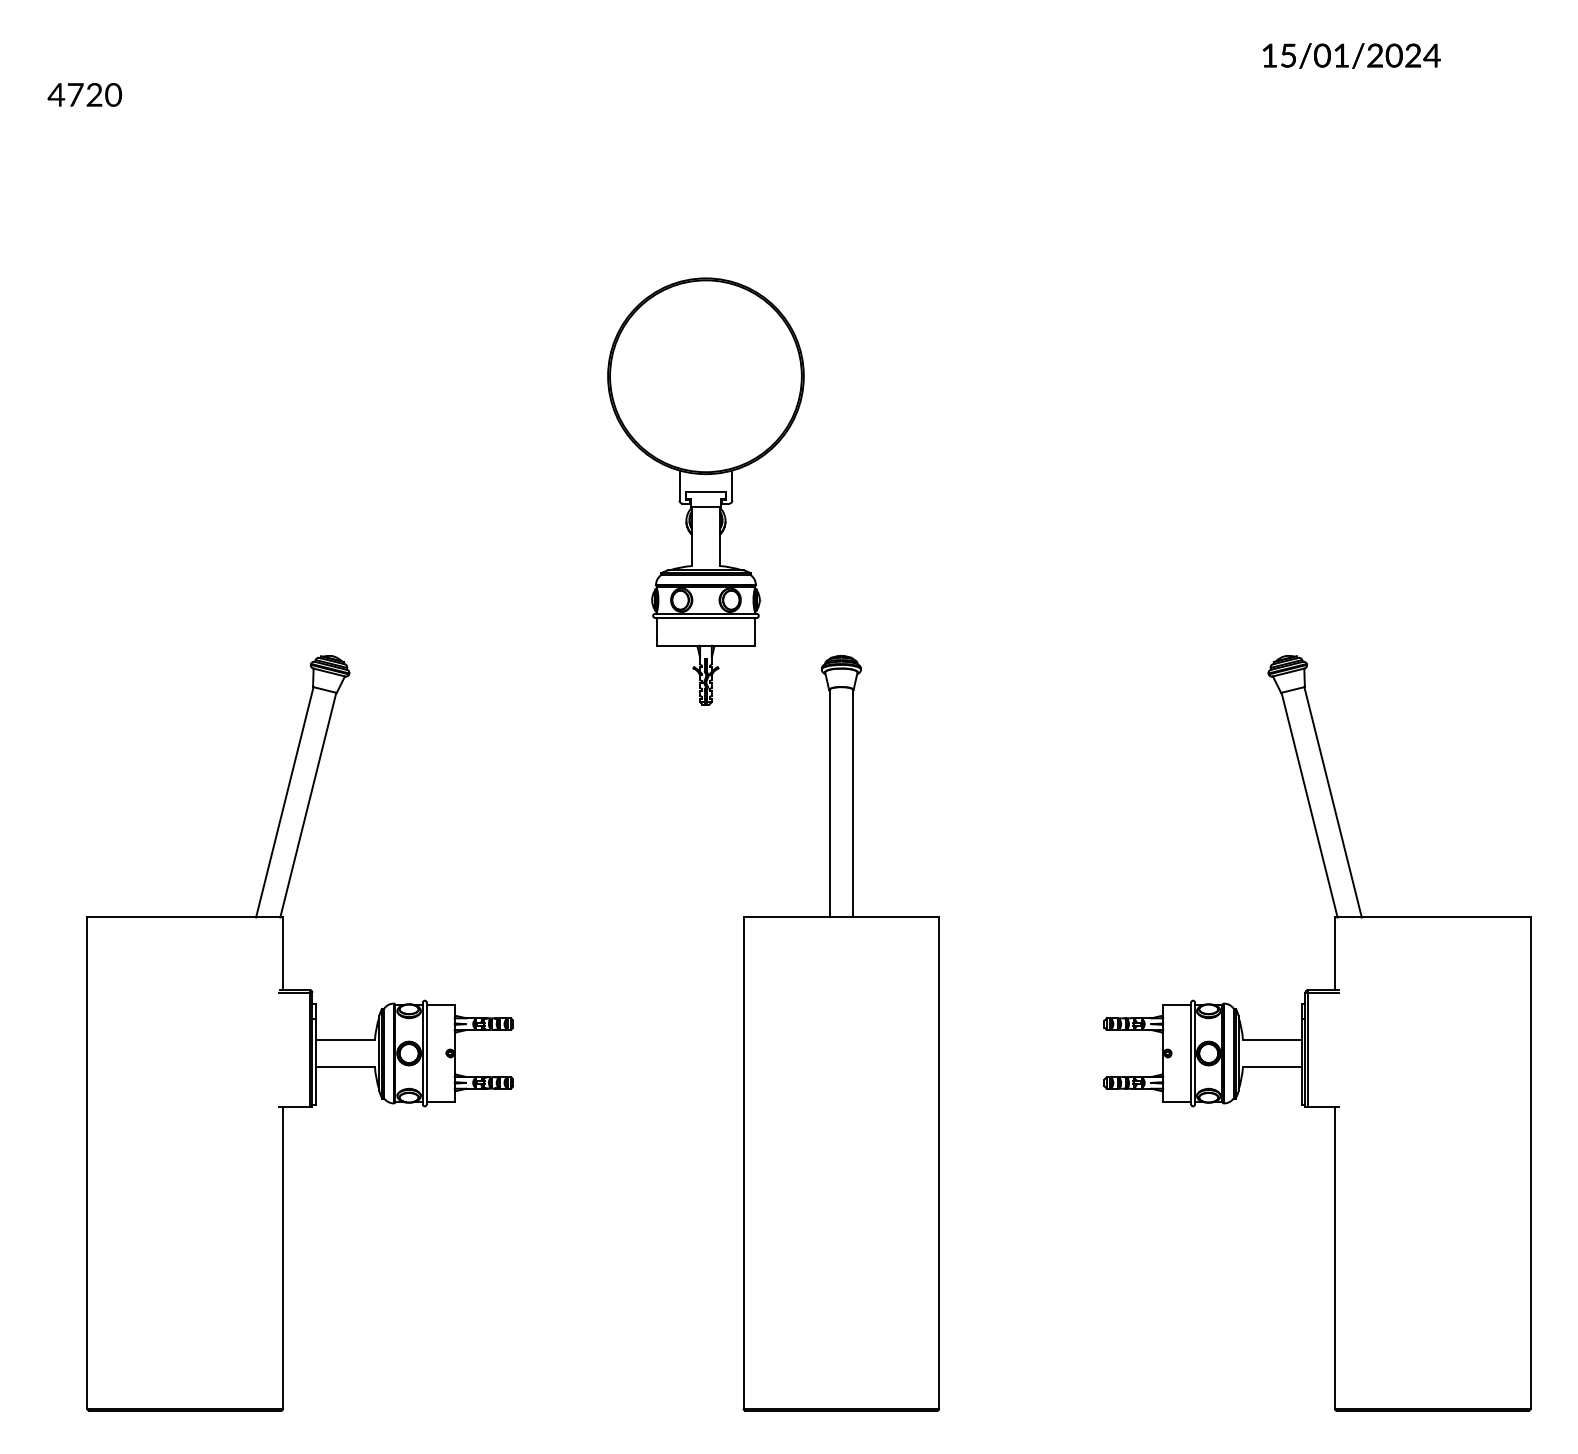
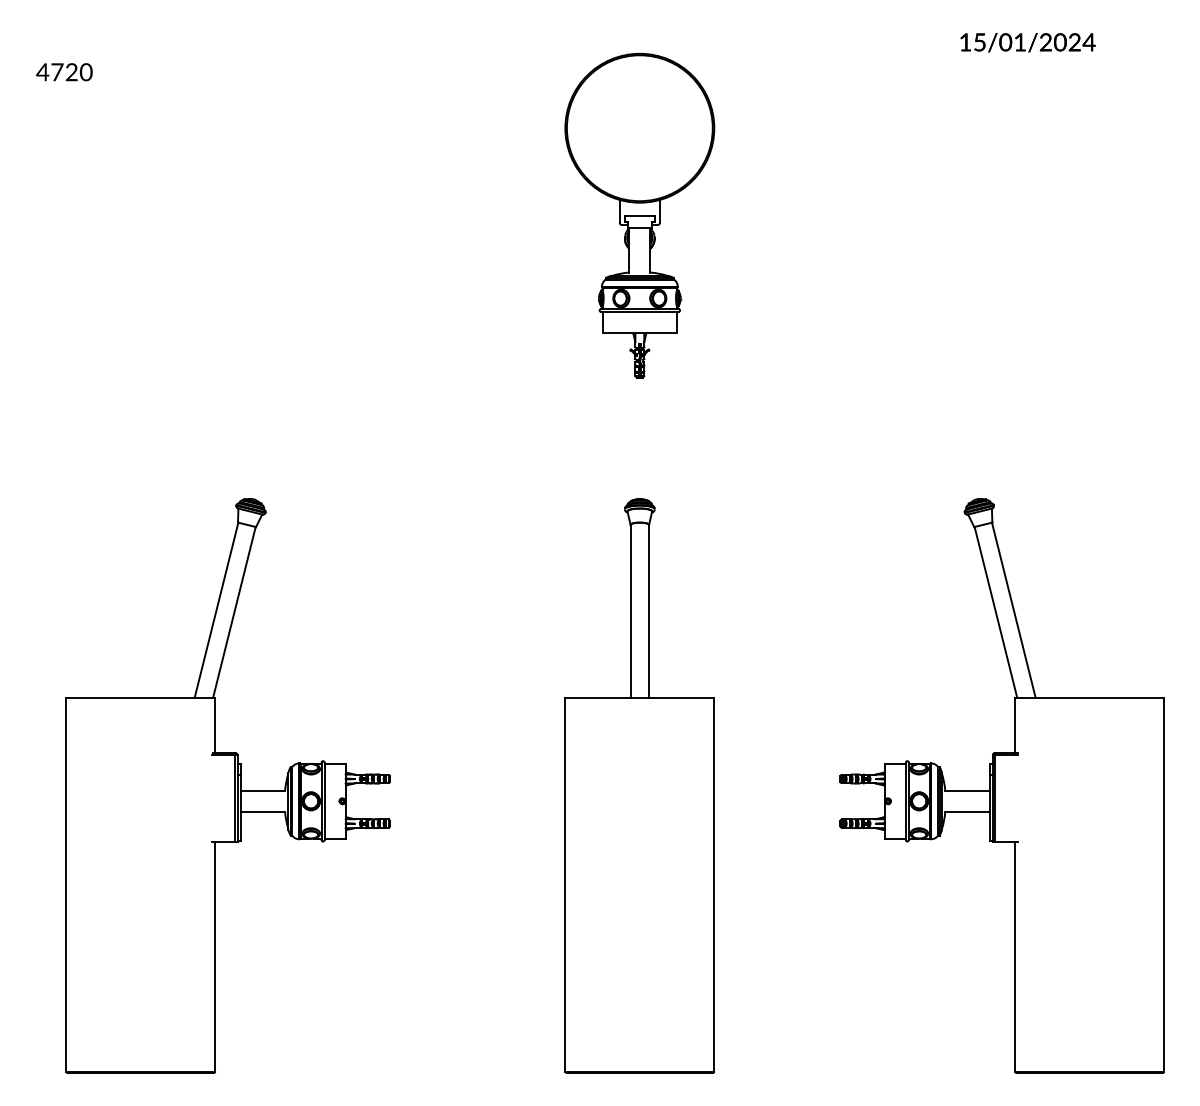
part: (705, 490) -> (639, 215), moved

